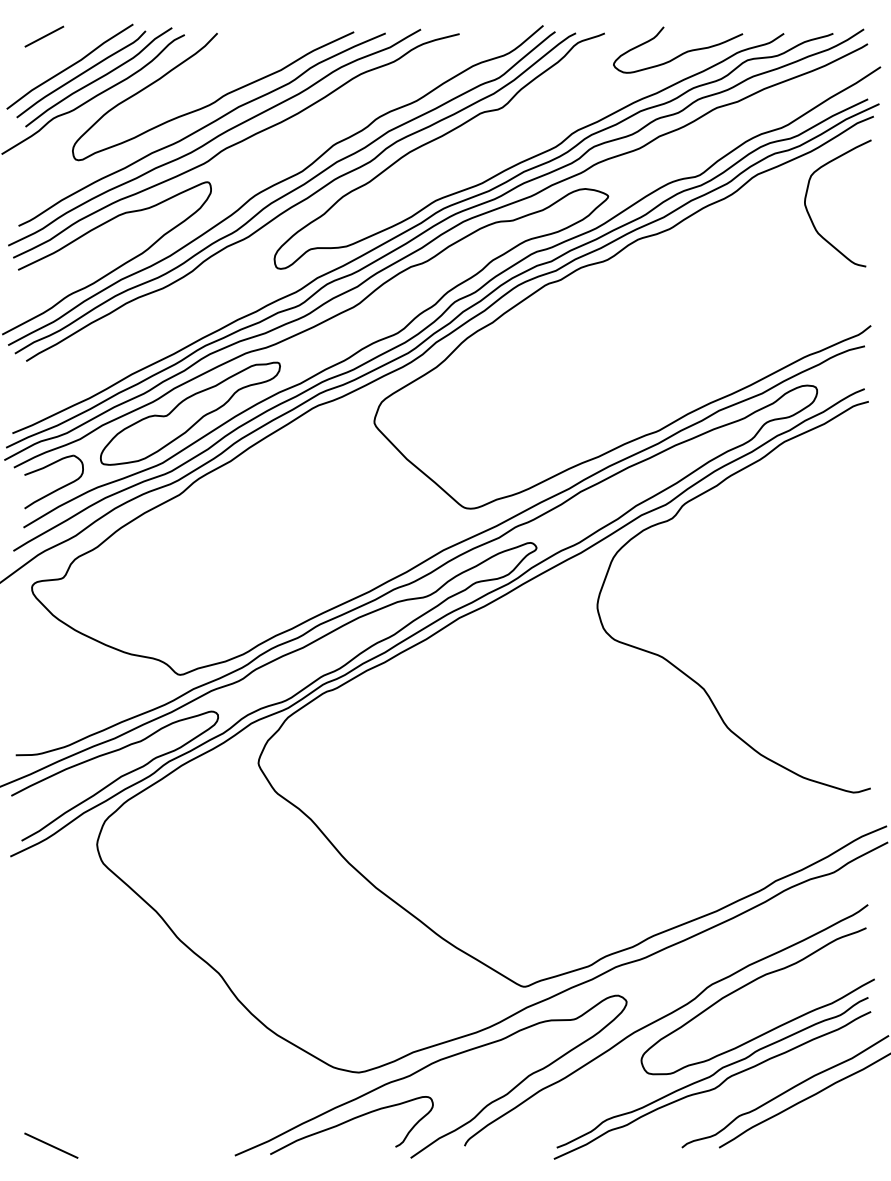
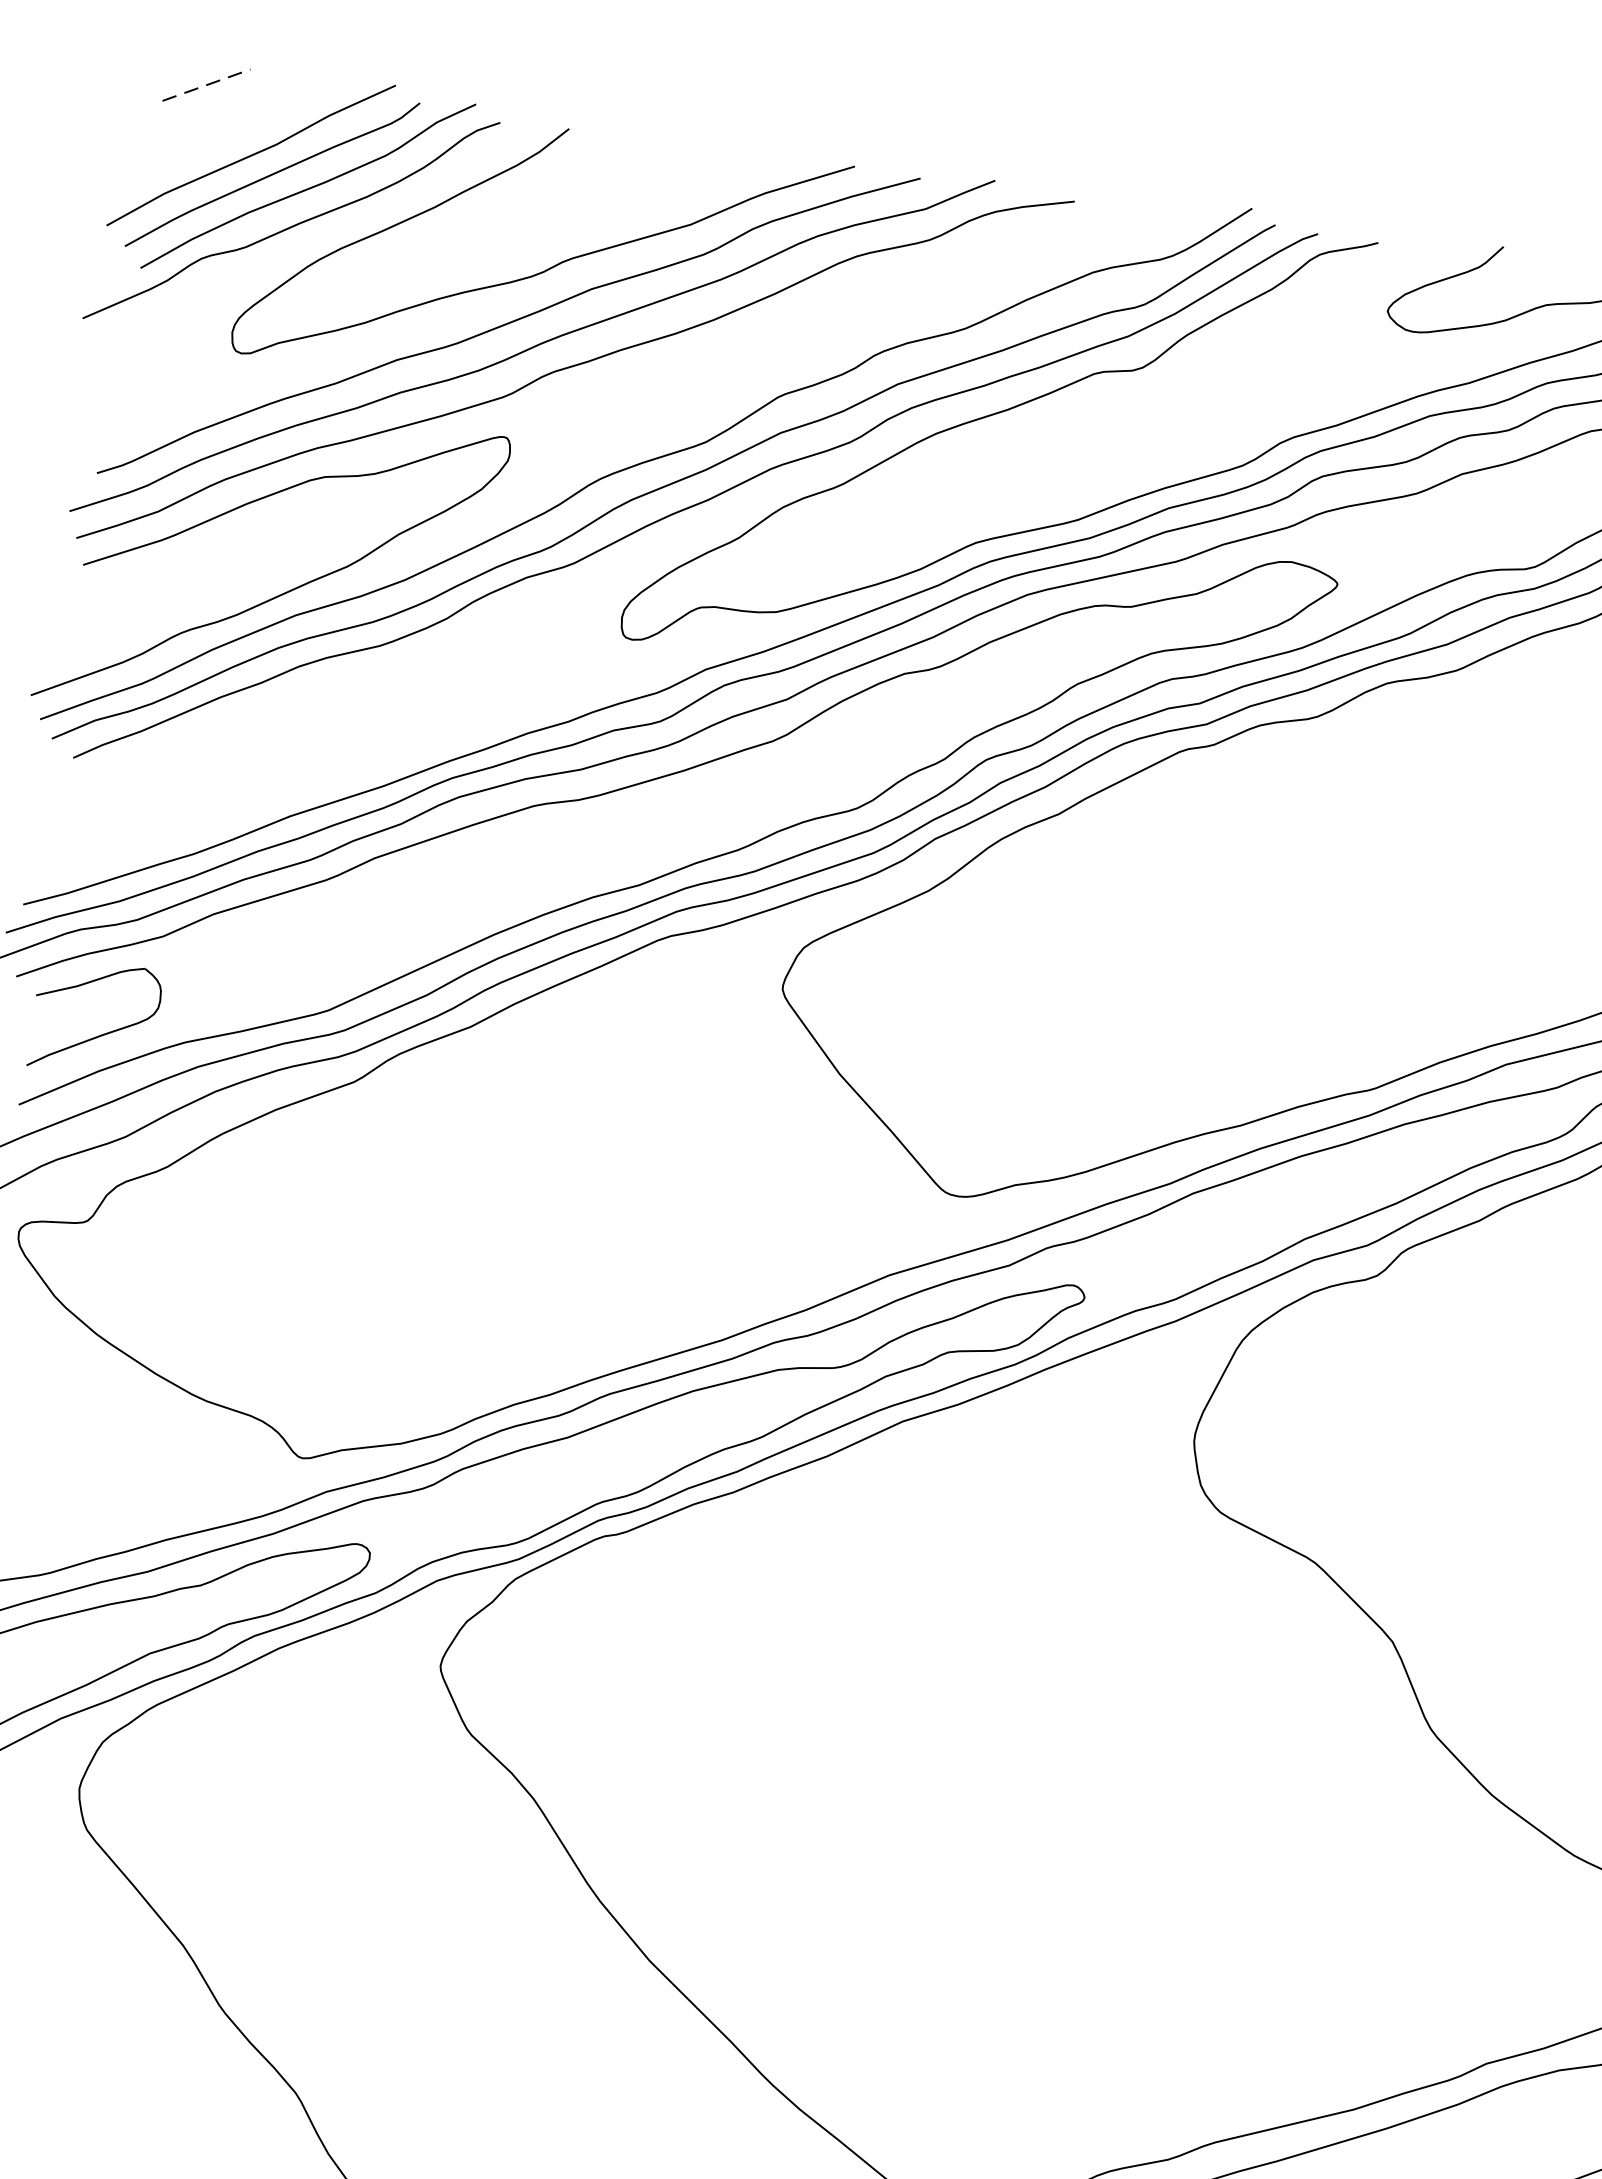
line: (44, 36) -> (206, 84), solid -> dashed
part: (190, 413) -> (401, 915), removed

